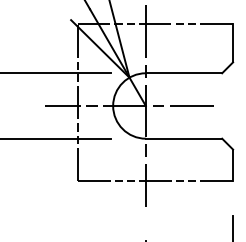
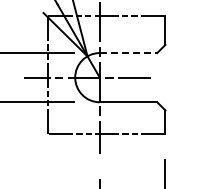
line: (183, 73) -> (128, 53), solid -> dashed

